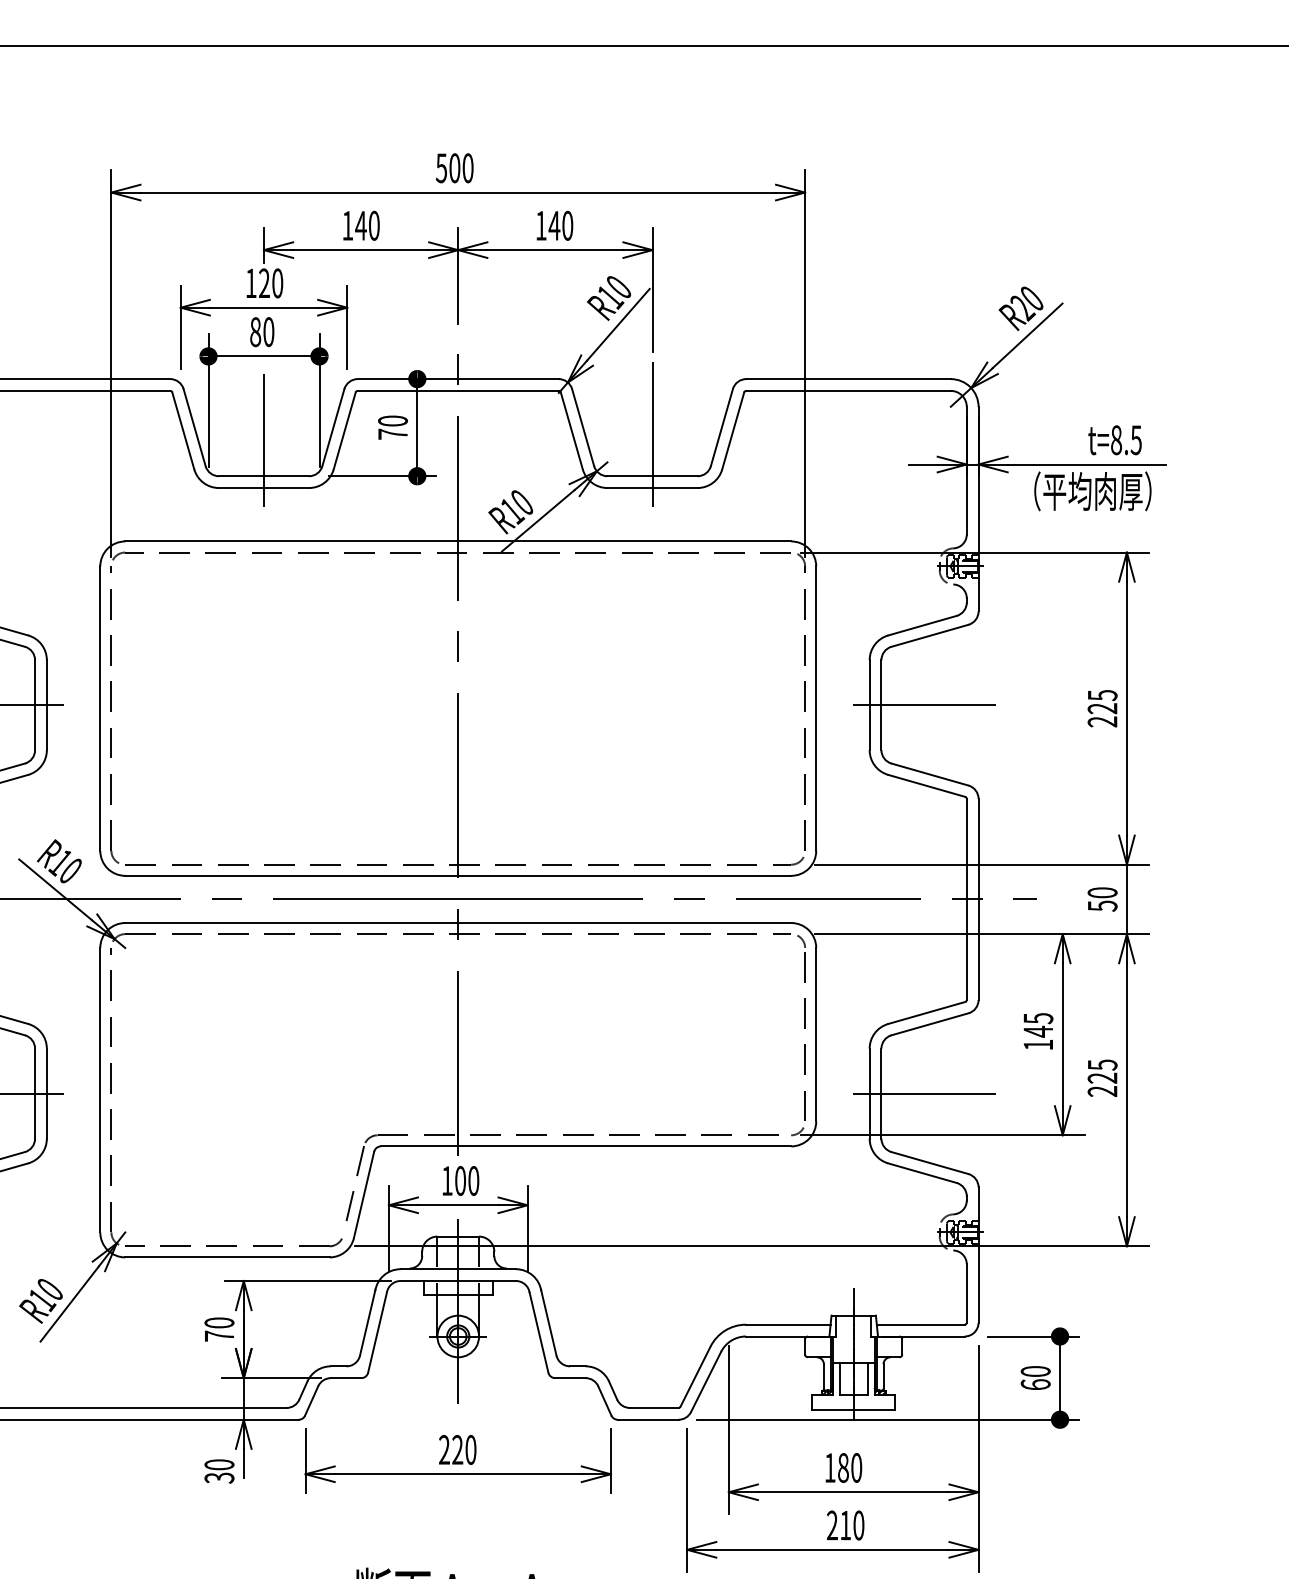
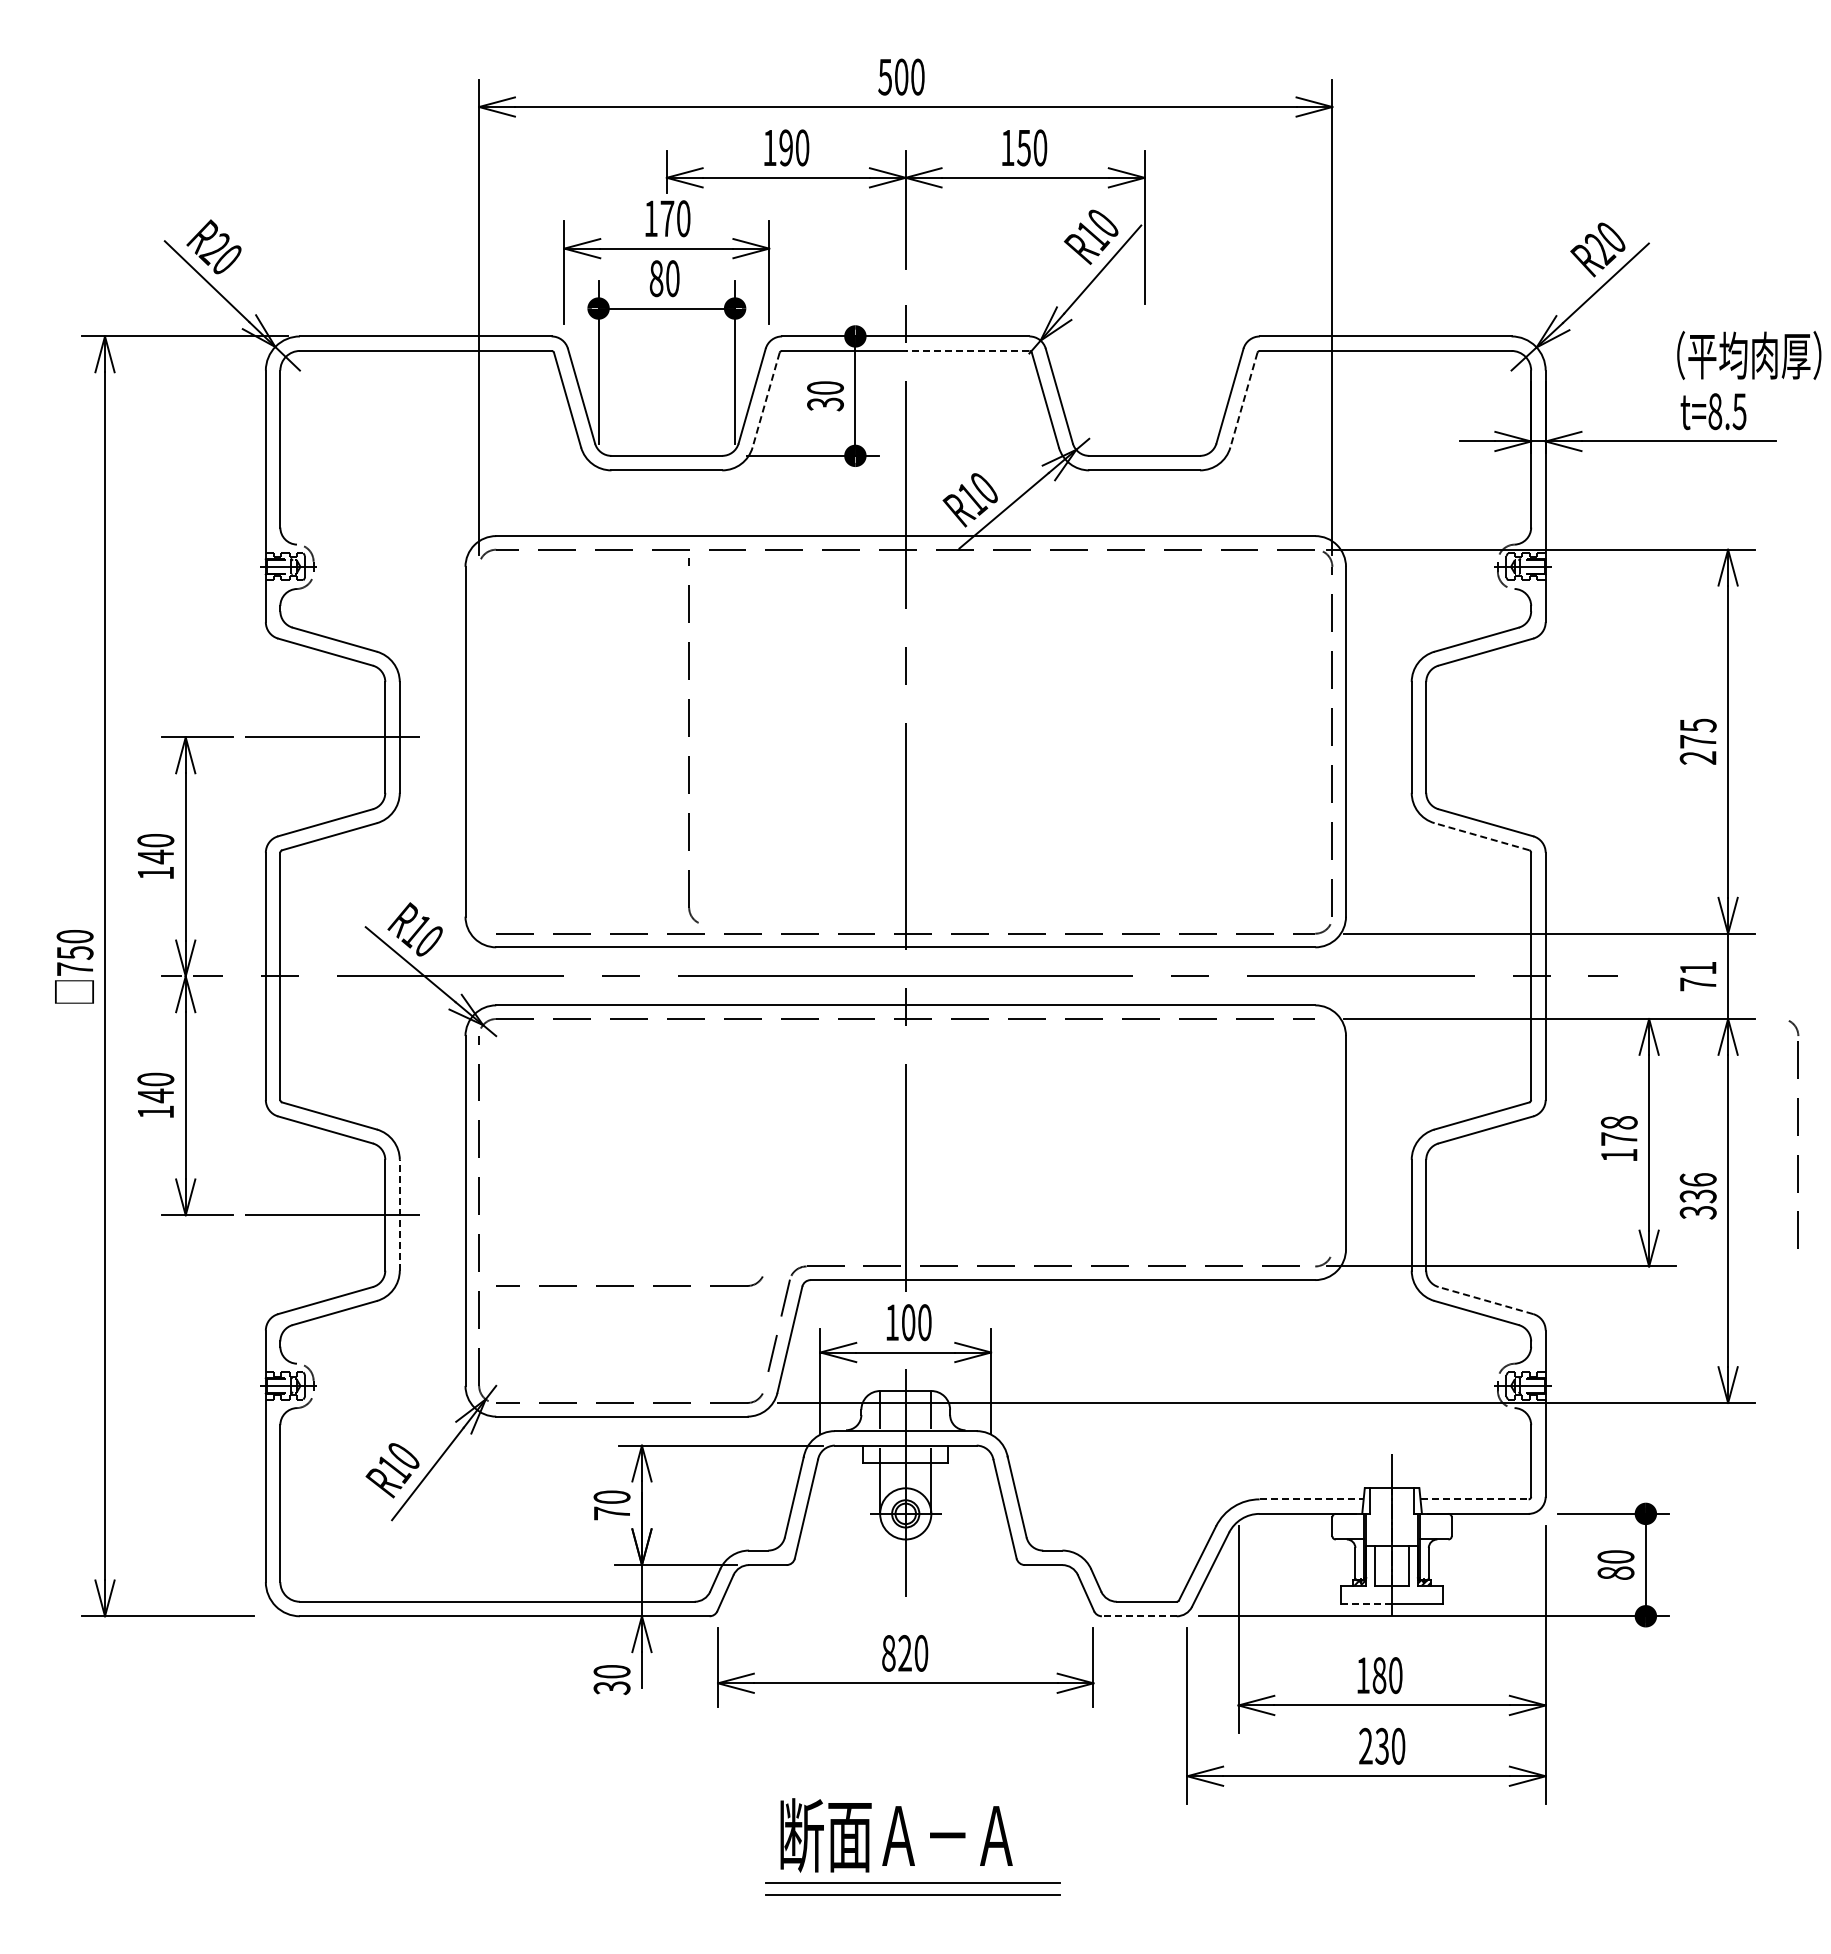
text: (360, 225) -> (785, 147), 140 -> 190
text: (554, 226) -> (1023, 148), 140 -> 150
text: (264, 283) -> (667, 218), 120 -> 170
line: (508, 390) -> (967, 350), solid -> dashed
line: (344, 431) -> (765, 400), solid -> dashed
line: (732, 431) -> (1243, 400), solid -> dashed
text: (393, 434) -> (825, 404), 70 -> 30
line: (652, 434) -> (1144, 404), removed
line: (263, 440) -> (666, 412), removed
text: (1093, 491) -> (1749, 355), moved
line: (923, 705) -> (1478, 737), removed
text: (1102, 708) -> (1697, 741), 225 -> 275
part: (114, 714) -> (693, 740), moved
line: (926, 785) -> (1481, 836), solid -> dashed
text: (1102, 899) -> (1697, 976), 50 -> 71
text: (1037, 1025) -> (1618, 1131), 145 -> 178
part: (801, 1028) -> (1793, 1134), moved
text: (1102, 1078) -> (1697, 1196), 225 -> 336
line: (46, 1093) -> (399, 1214), solid -> dashed
line: (923, 1093) -> (1478, 1215), removed
part: (233, 1147) -> (629, 1281), added
line: (929, 1162) -> (1485, 1300), solid -> dashed
line: (788, 1324) -> (1312, 1499), solid -> dashed
line: (921, 1324) -> (1475, 1499), solid -> dashed
text: (1035, 1384) -> (1615, 1572), 60 -> 80
line: (832, 1410) -> (1366, 1604), solid -> dashed
line: (647, 1419) -> (1138, 1616), solid -> dashed
text: (444, 1450) -> (888, 1653), 220 -> 820
text: (845, 1524) -> (1381, 1745), 210 -> 230

